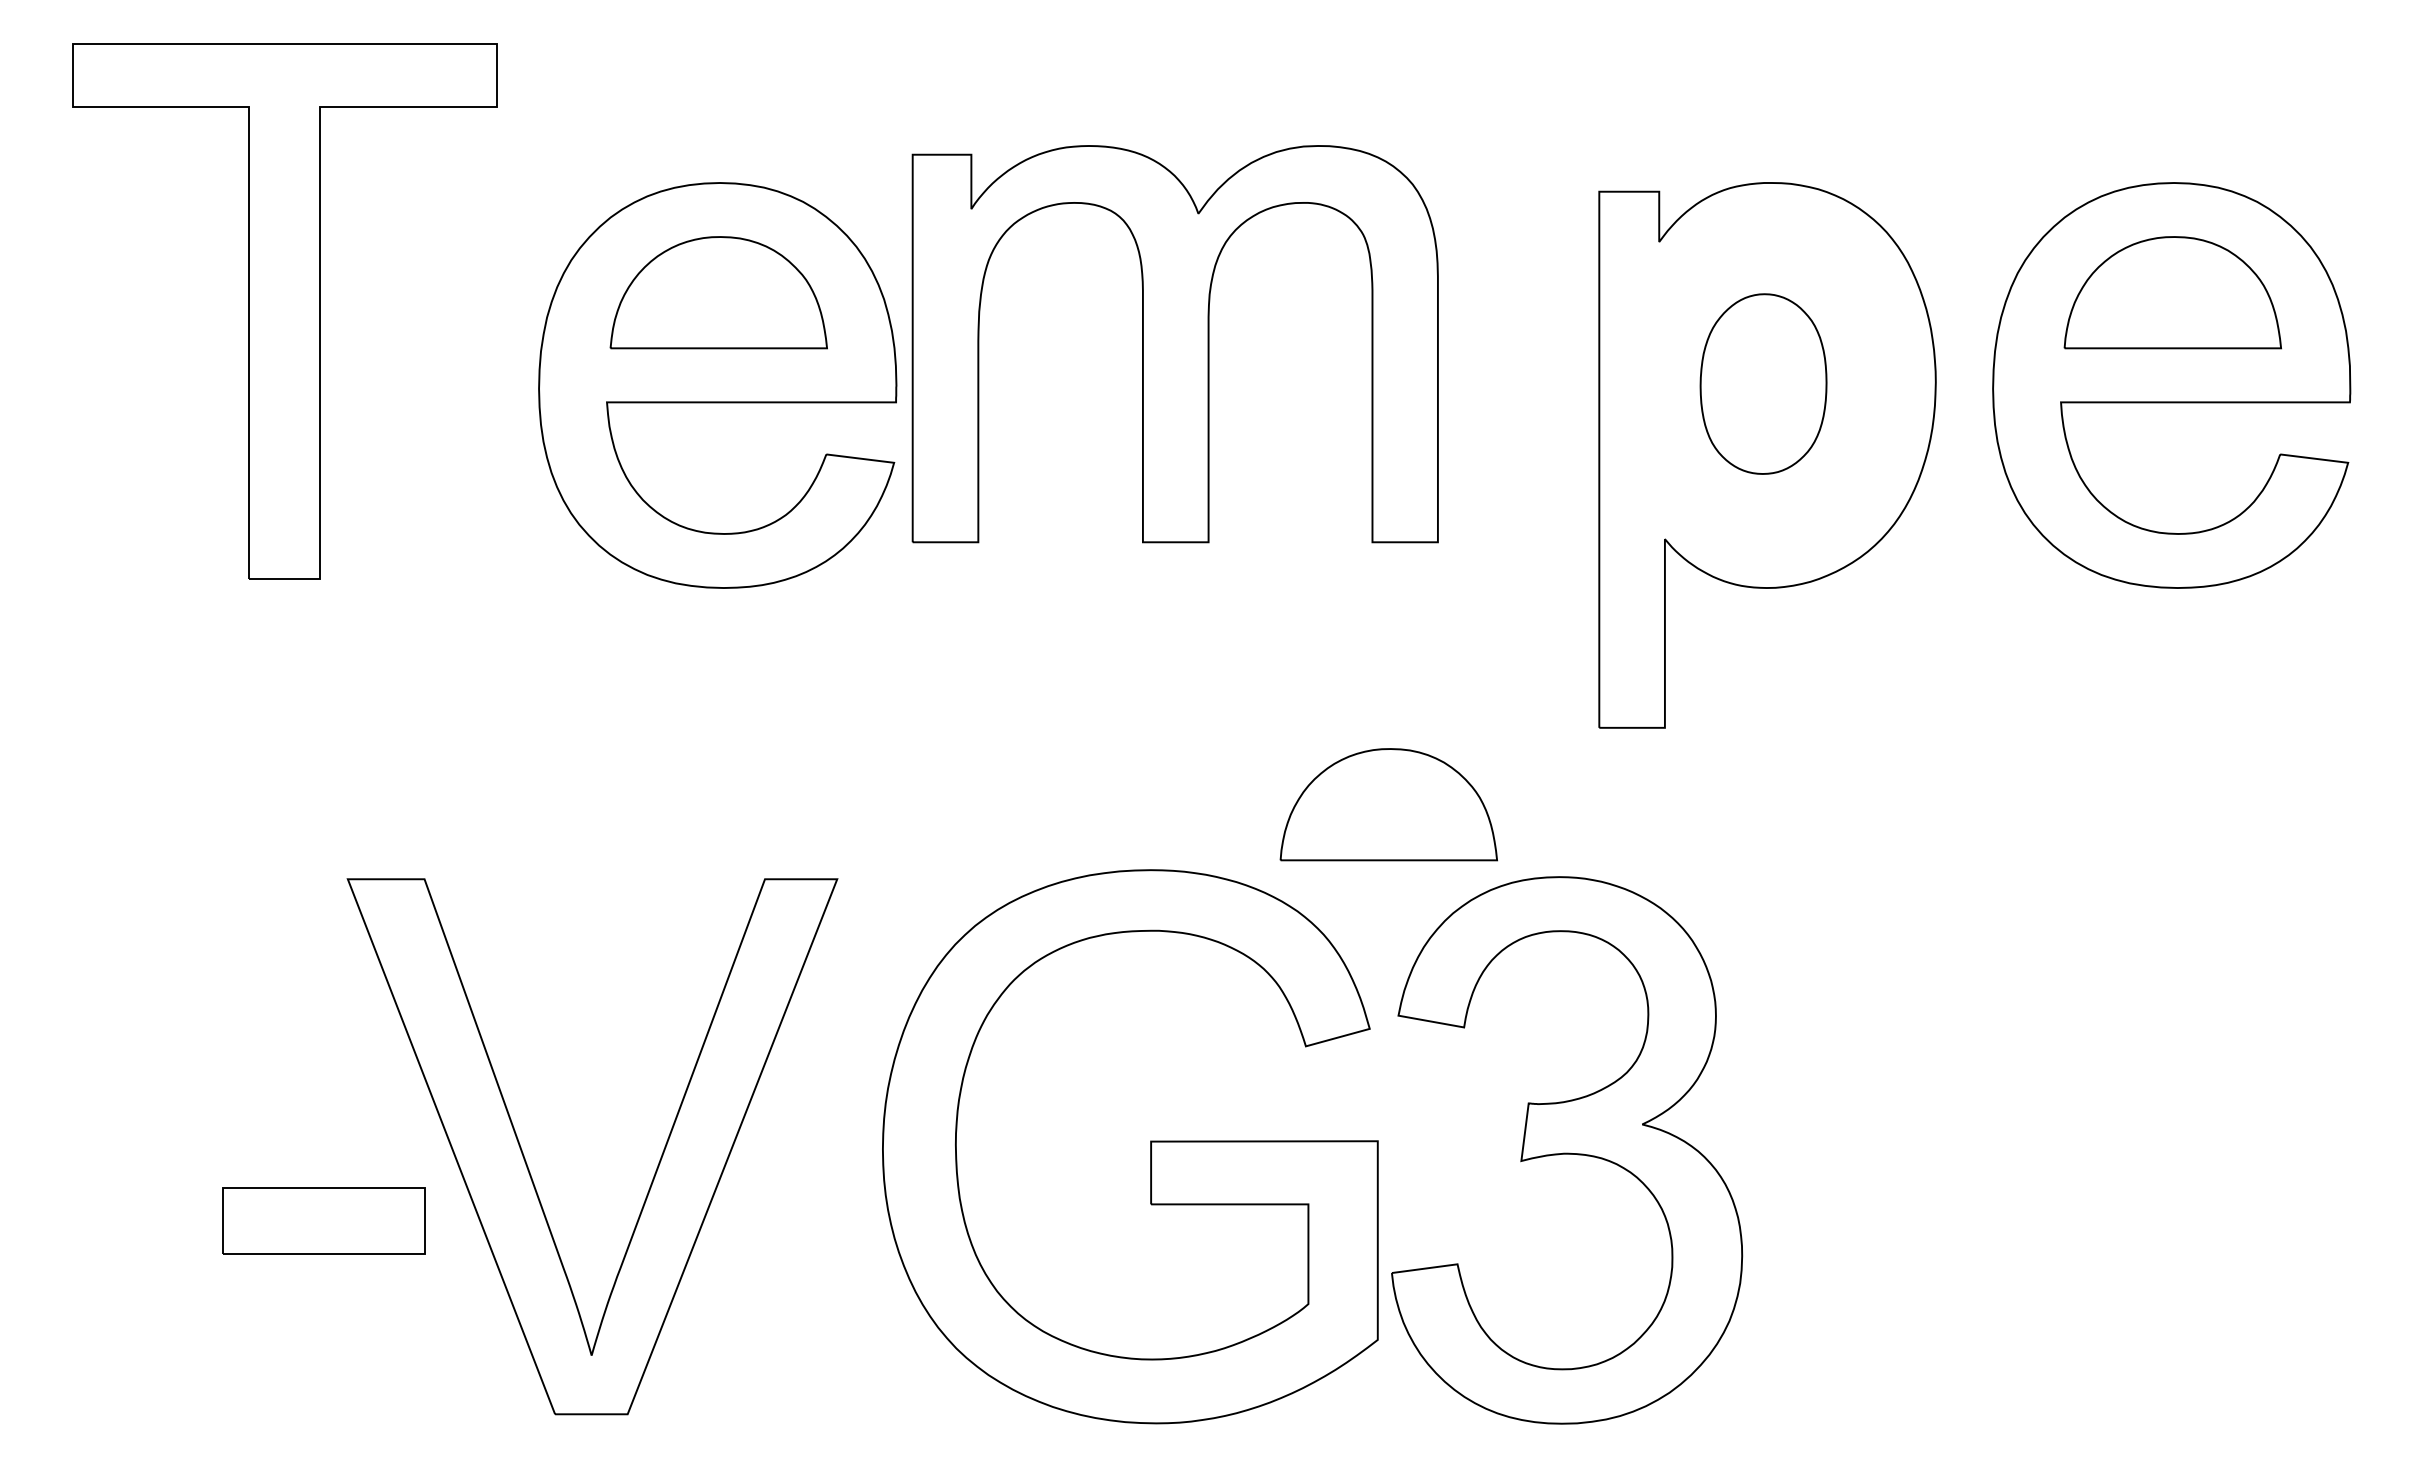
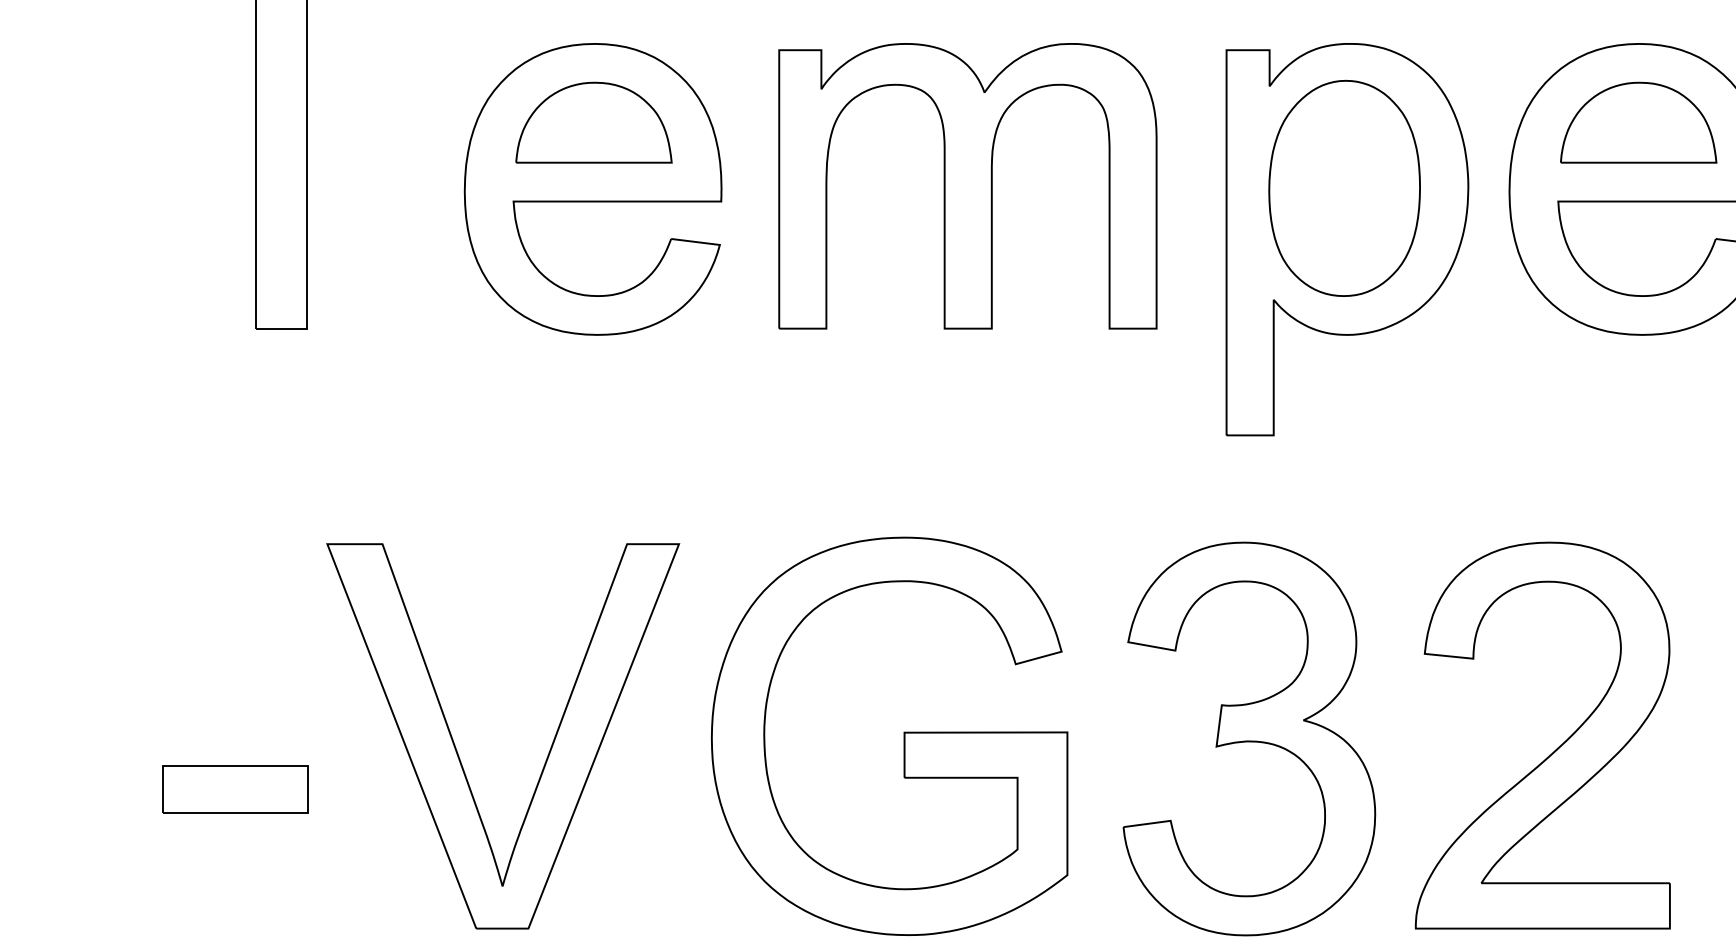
part: (1174, 344) -> (967, 186), moved
part: (1763, 383) -> (1344, 187), size x1.67
part: (1388, 804) -> (1075, 490), removed
part: (1567, 1150) -> (1249, 739), moved
part: (2058, 1164) -> (1556, 749), added
part: (323, 1220) -> (235, 789), moved

